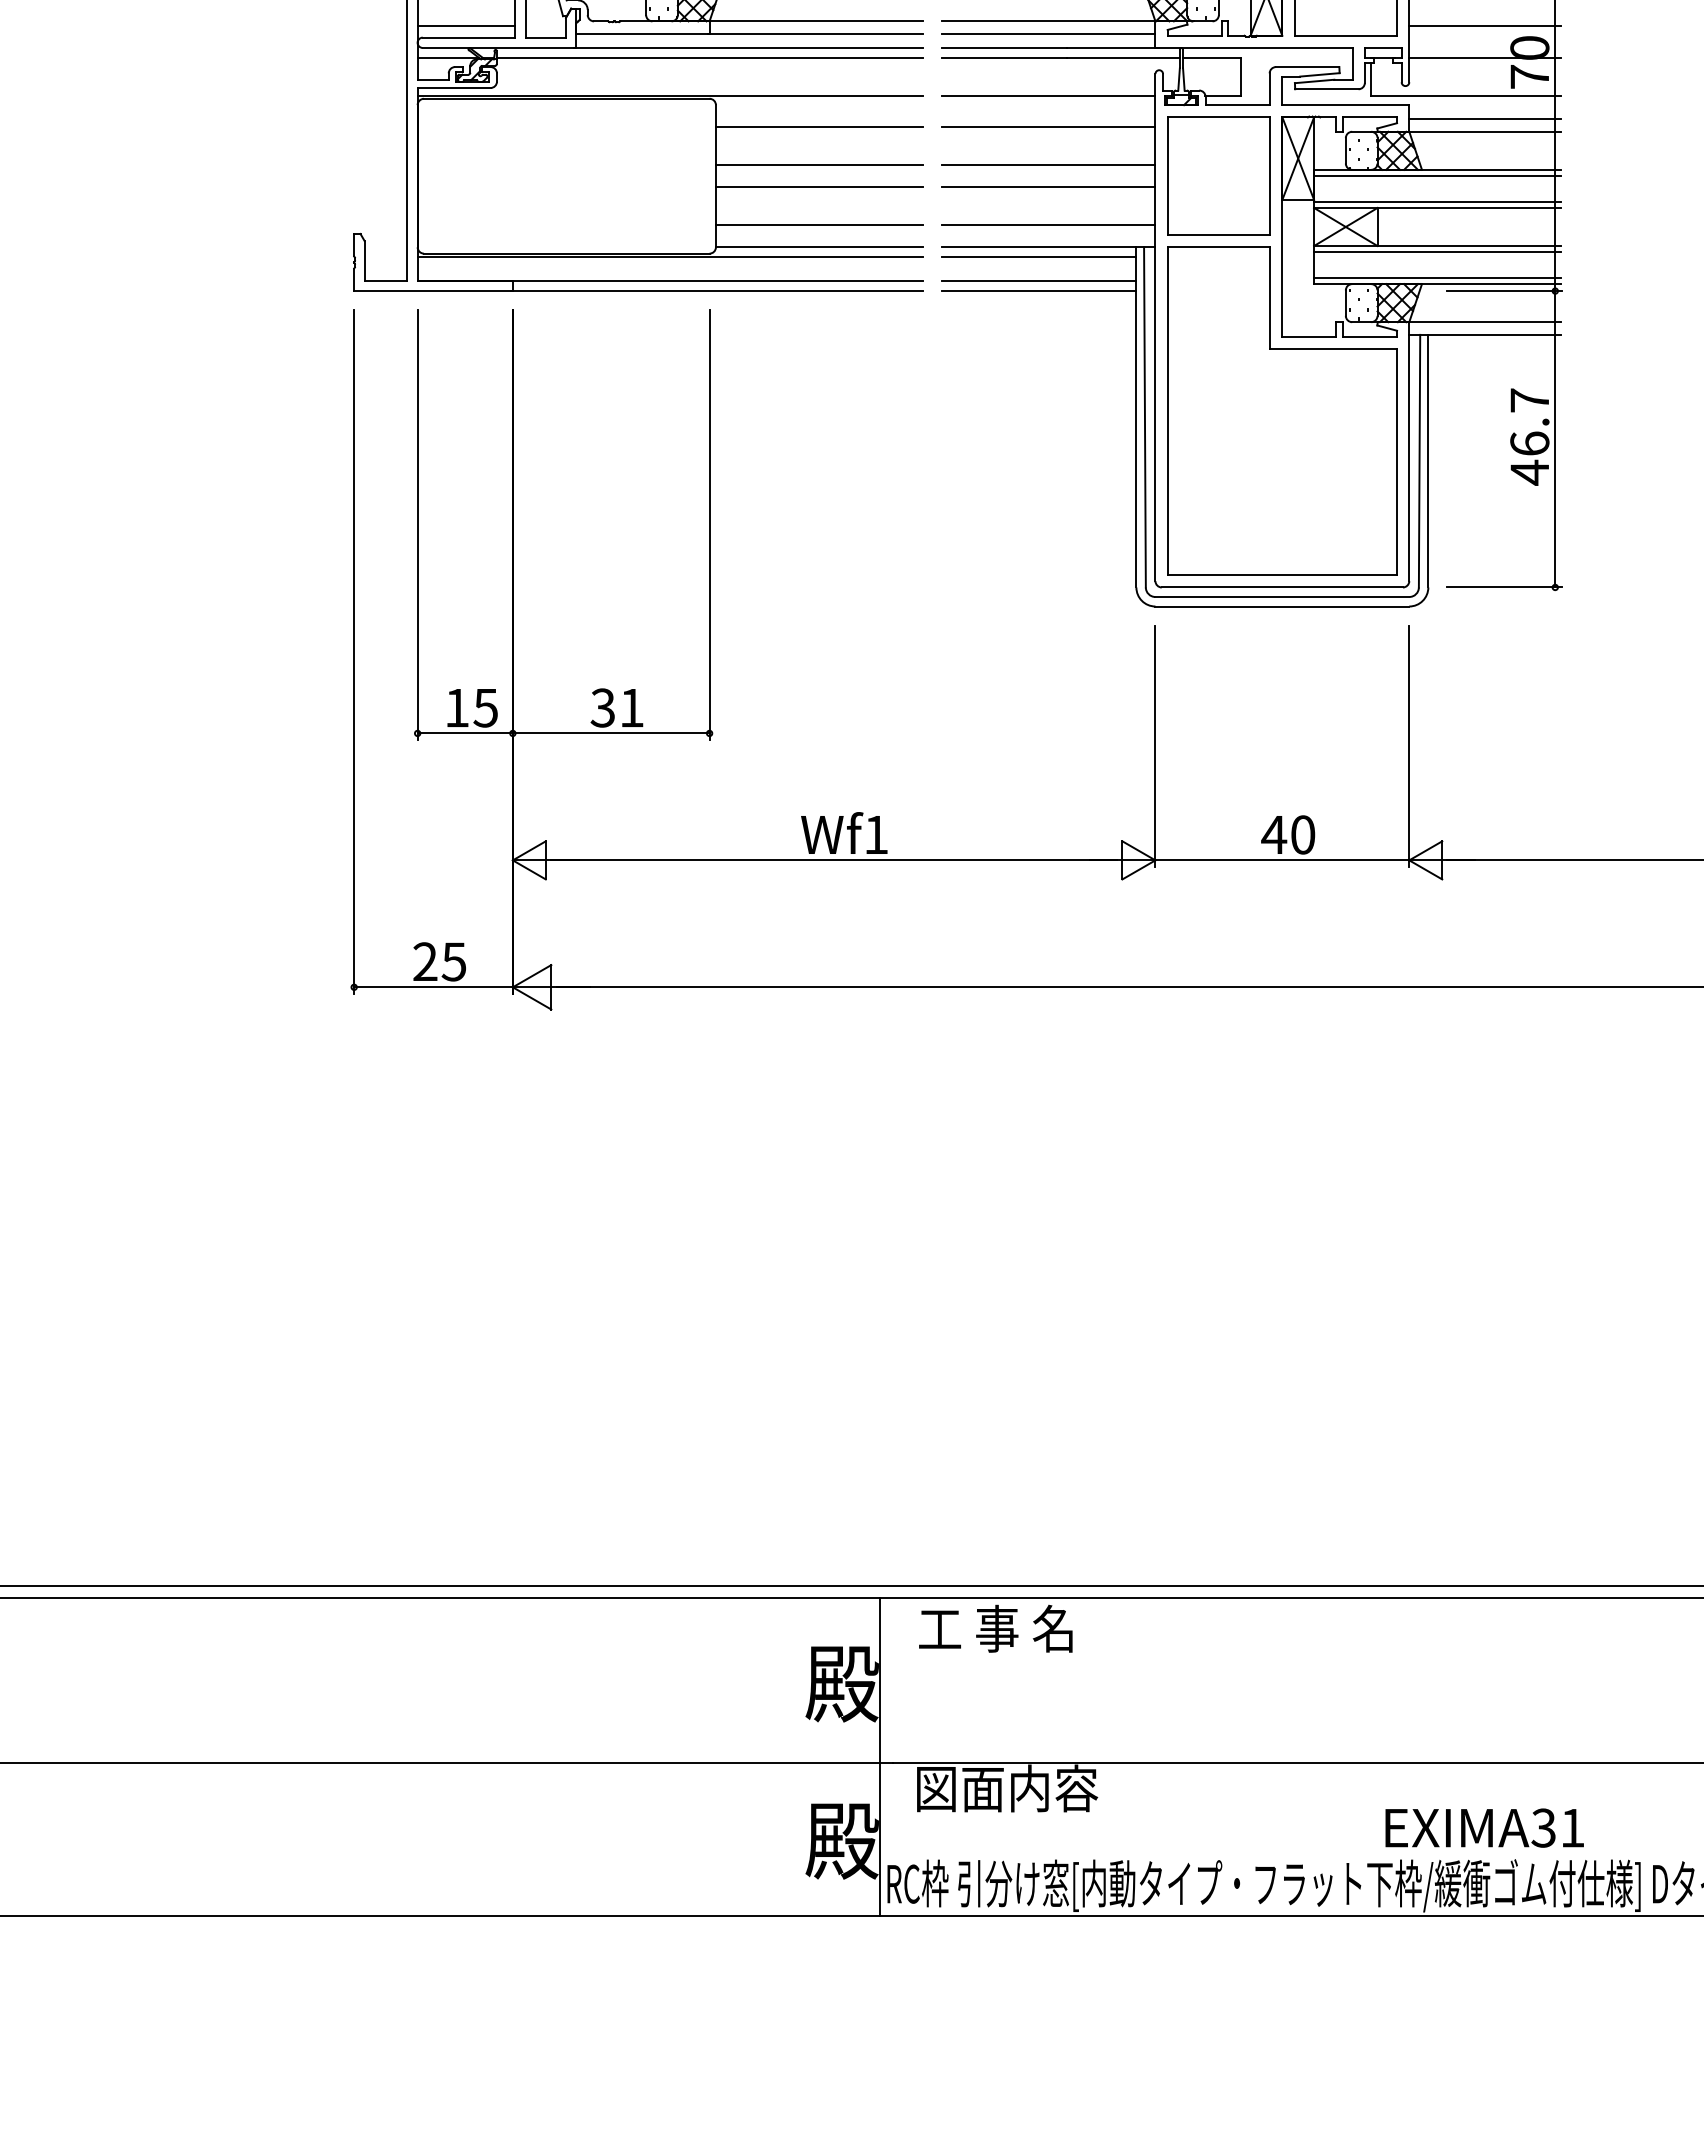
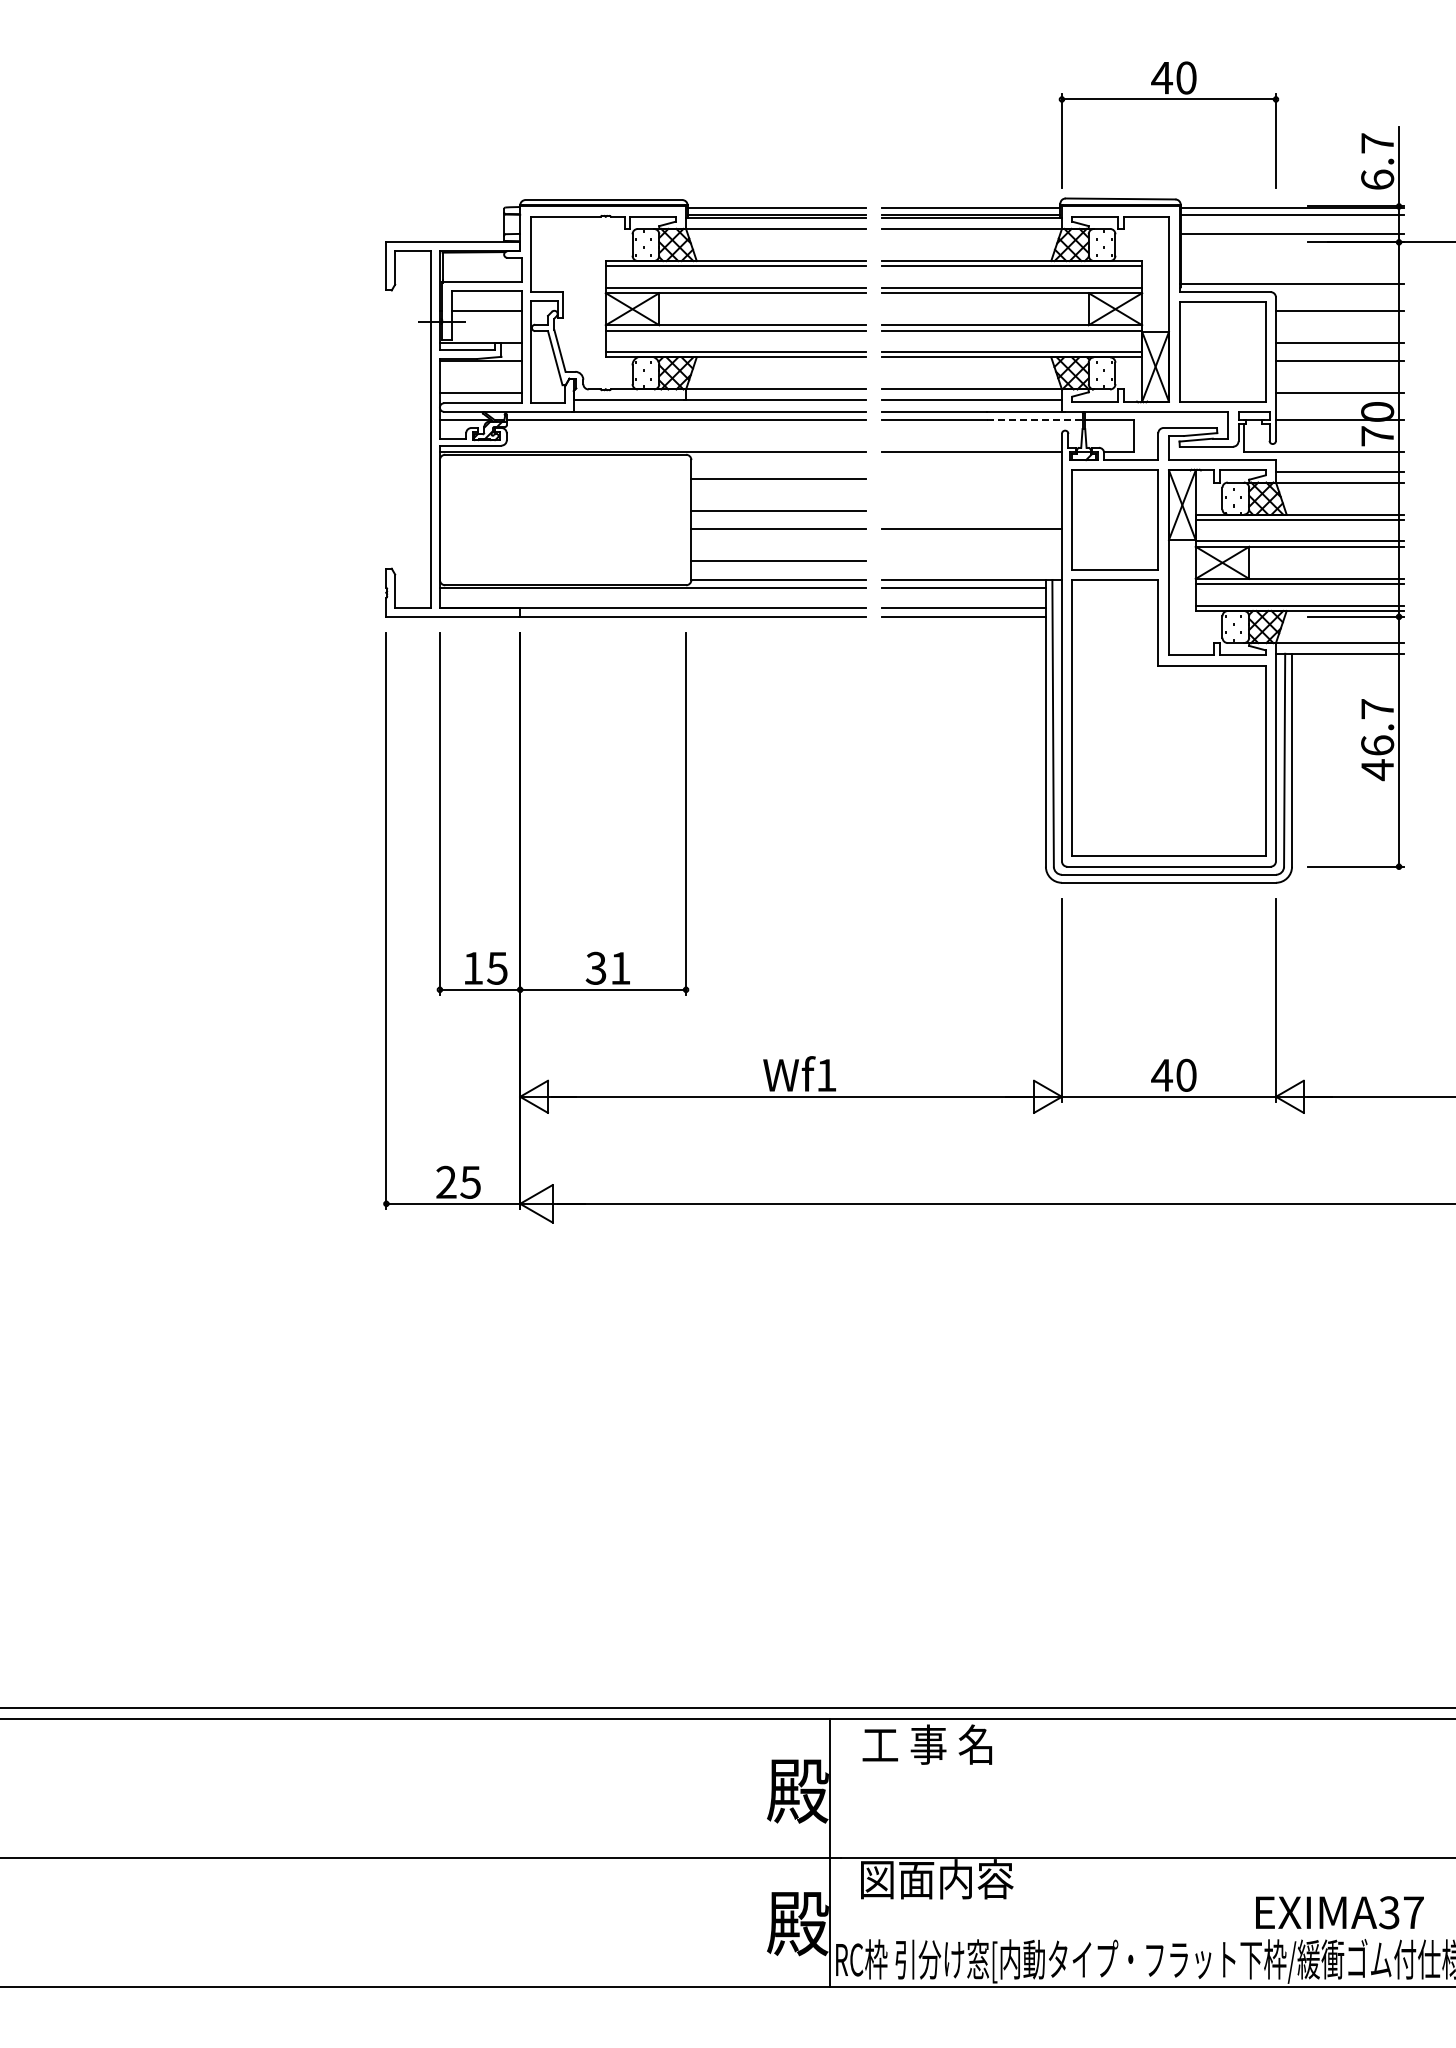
line: (1122, 56) -> (1034, 419), solid -> dashed
line: (1048, 126) -> (971, 478), removed
line: (1048, 164) -> (971, 510), removed
line: (1048, 225) -> (971, 561), removed
text: (1572, 1827) -> (1413, 1912), EXIMA31 -> EXIMA37

